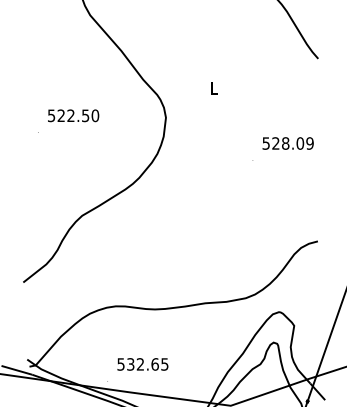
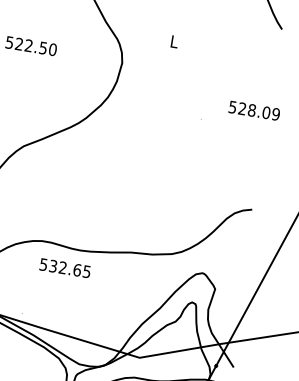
text: (287, 143) -> (253, 110), moved
text: (142, 364) -> (64, 268), moved

